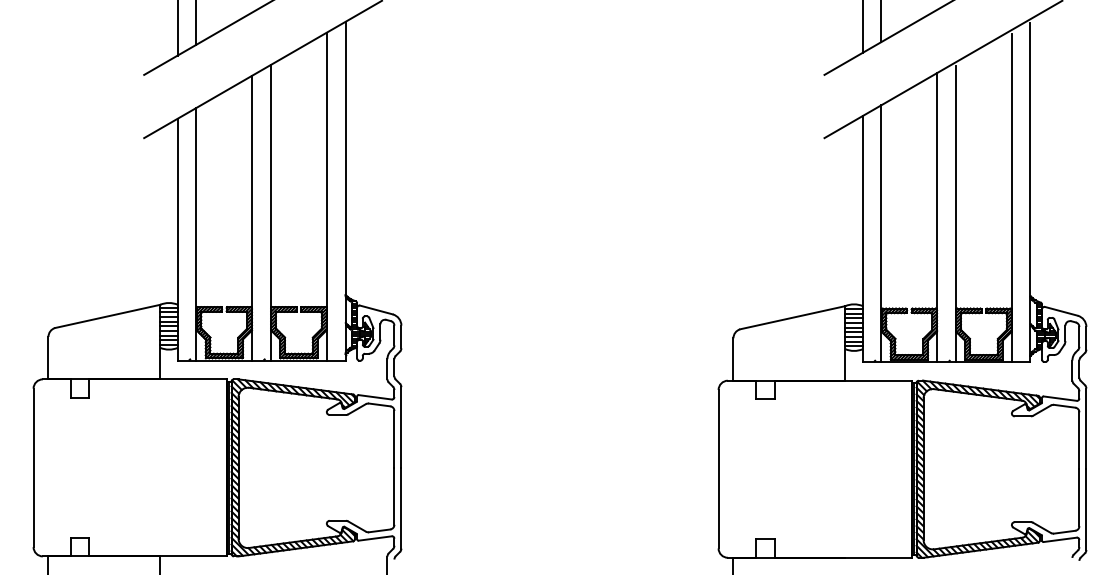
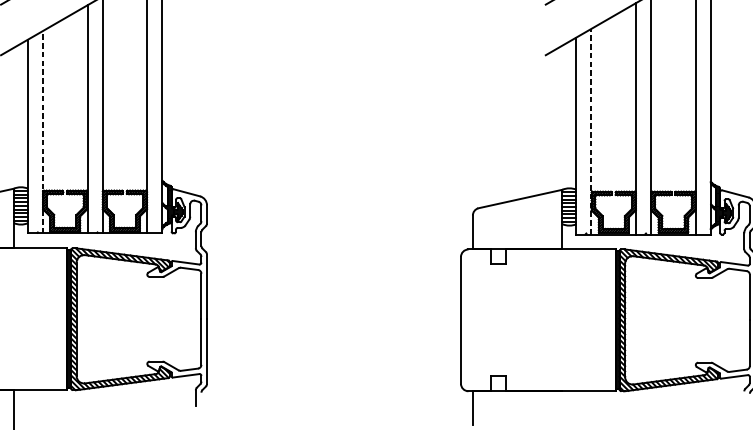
line: (196, 233) -> (42, 131), solid -> dashed
line: (881, 233) -> (591, 131), solid -> dashed

